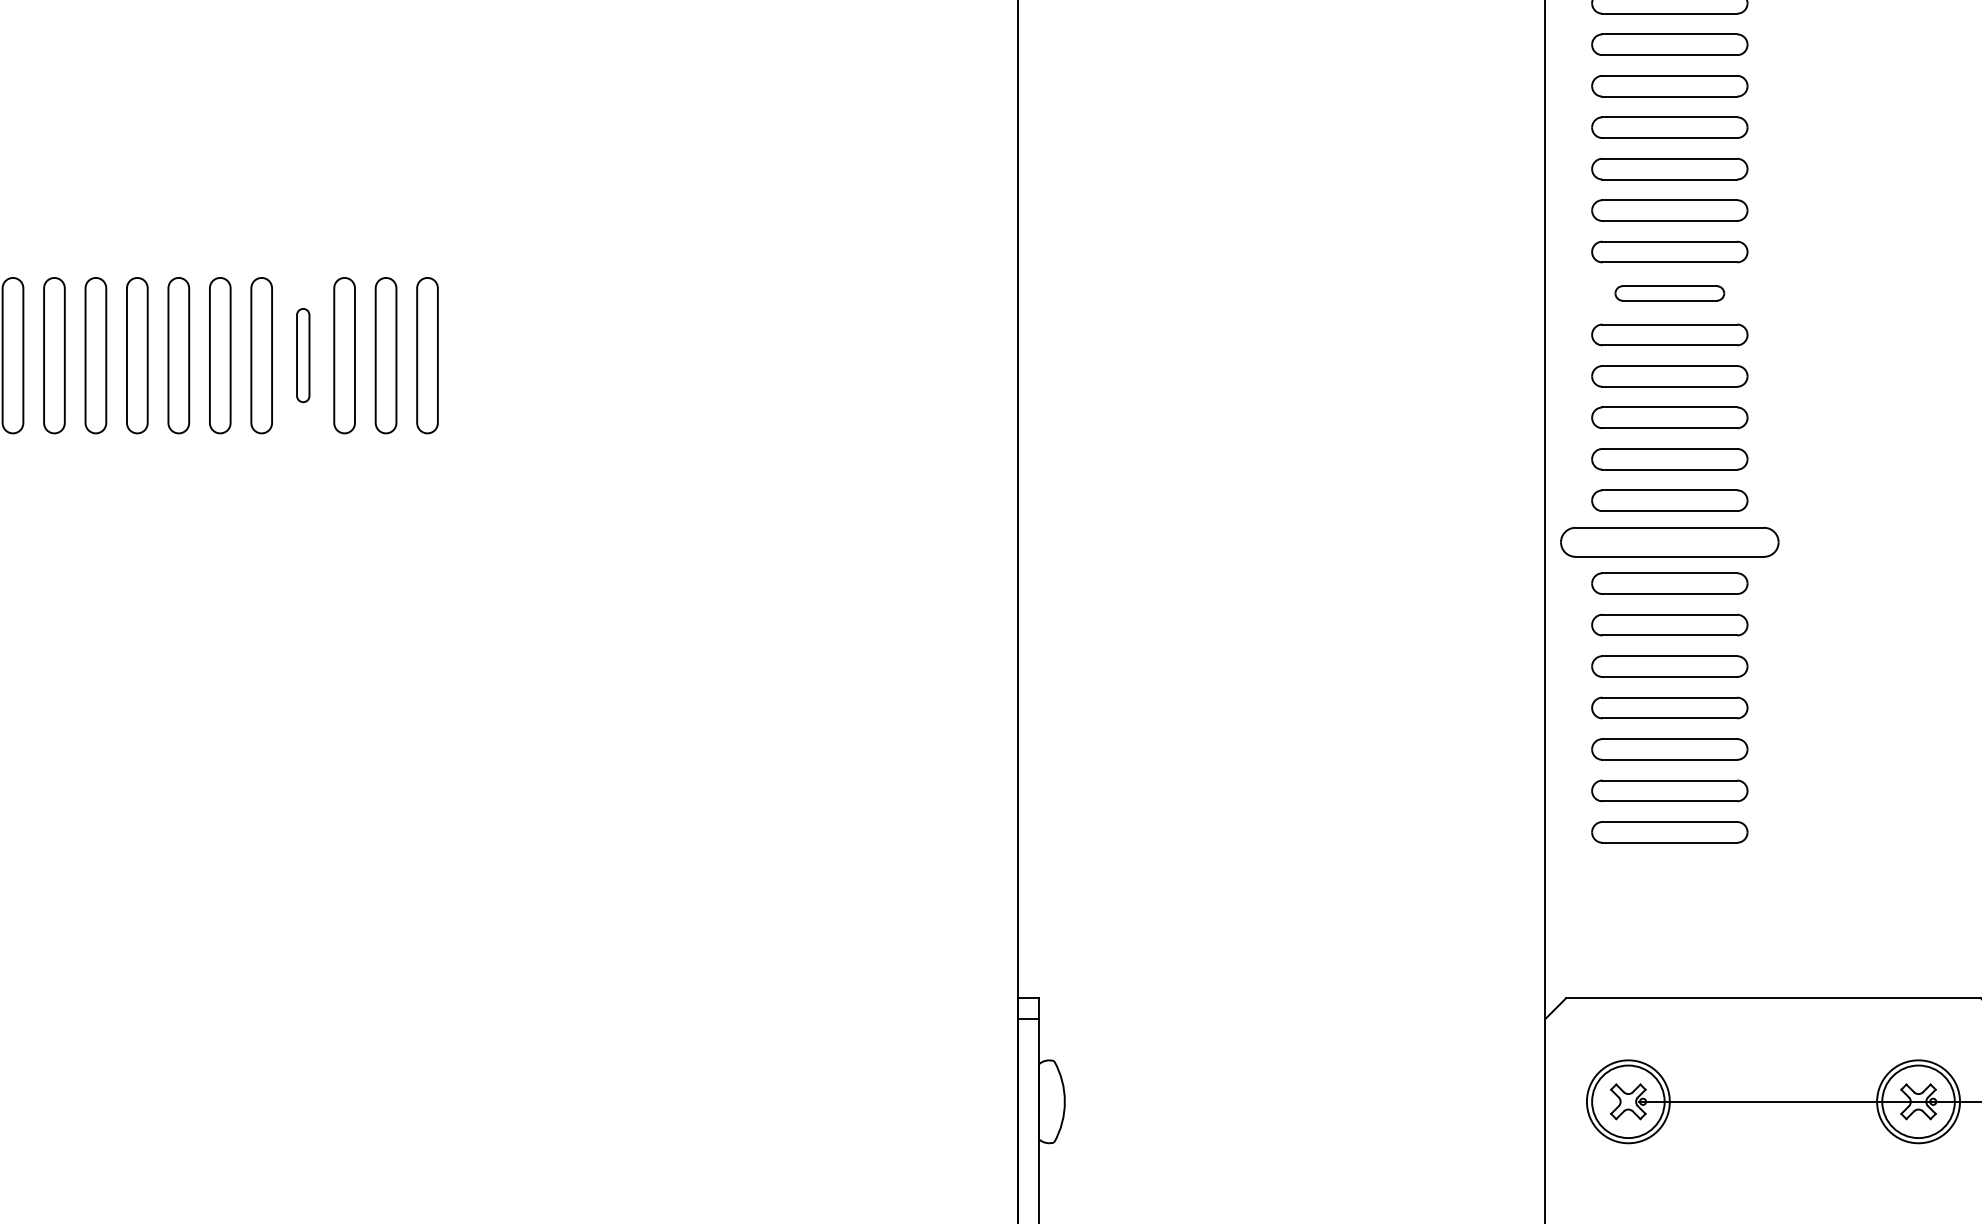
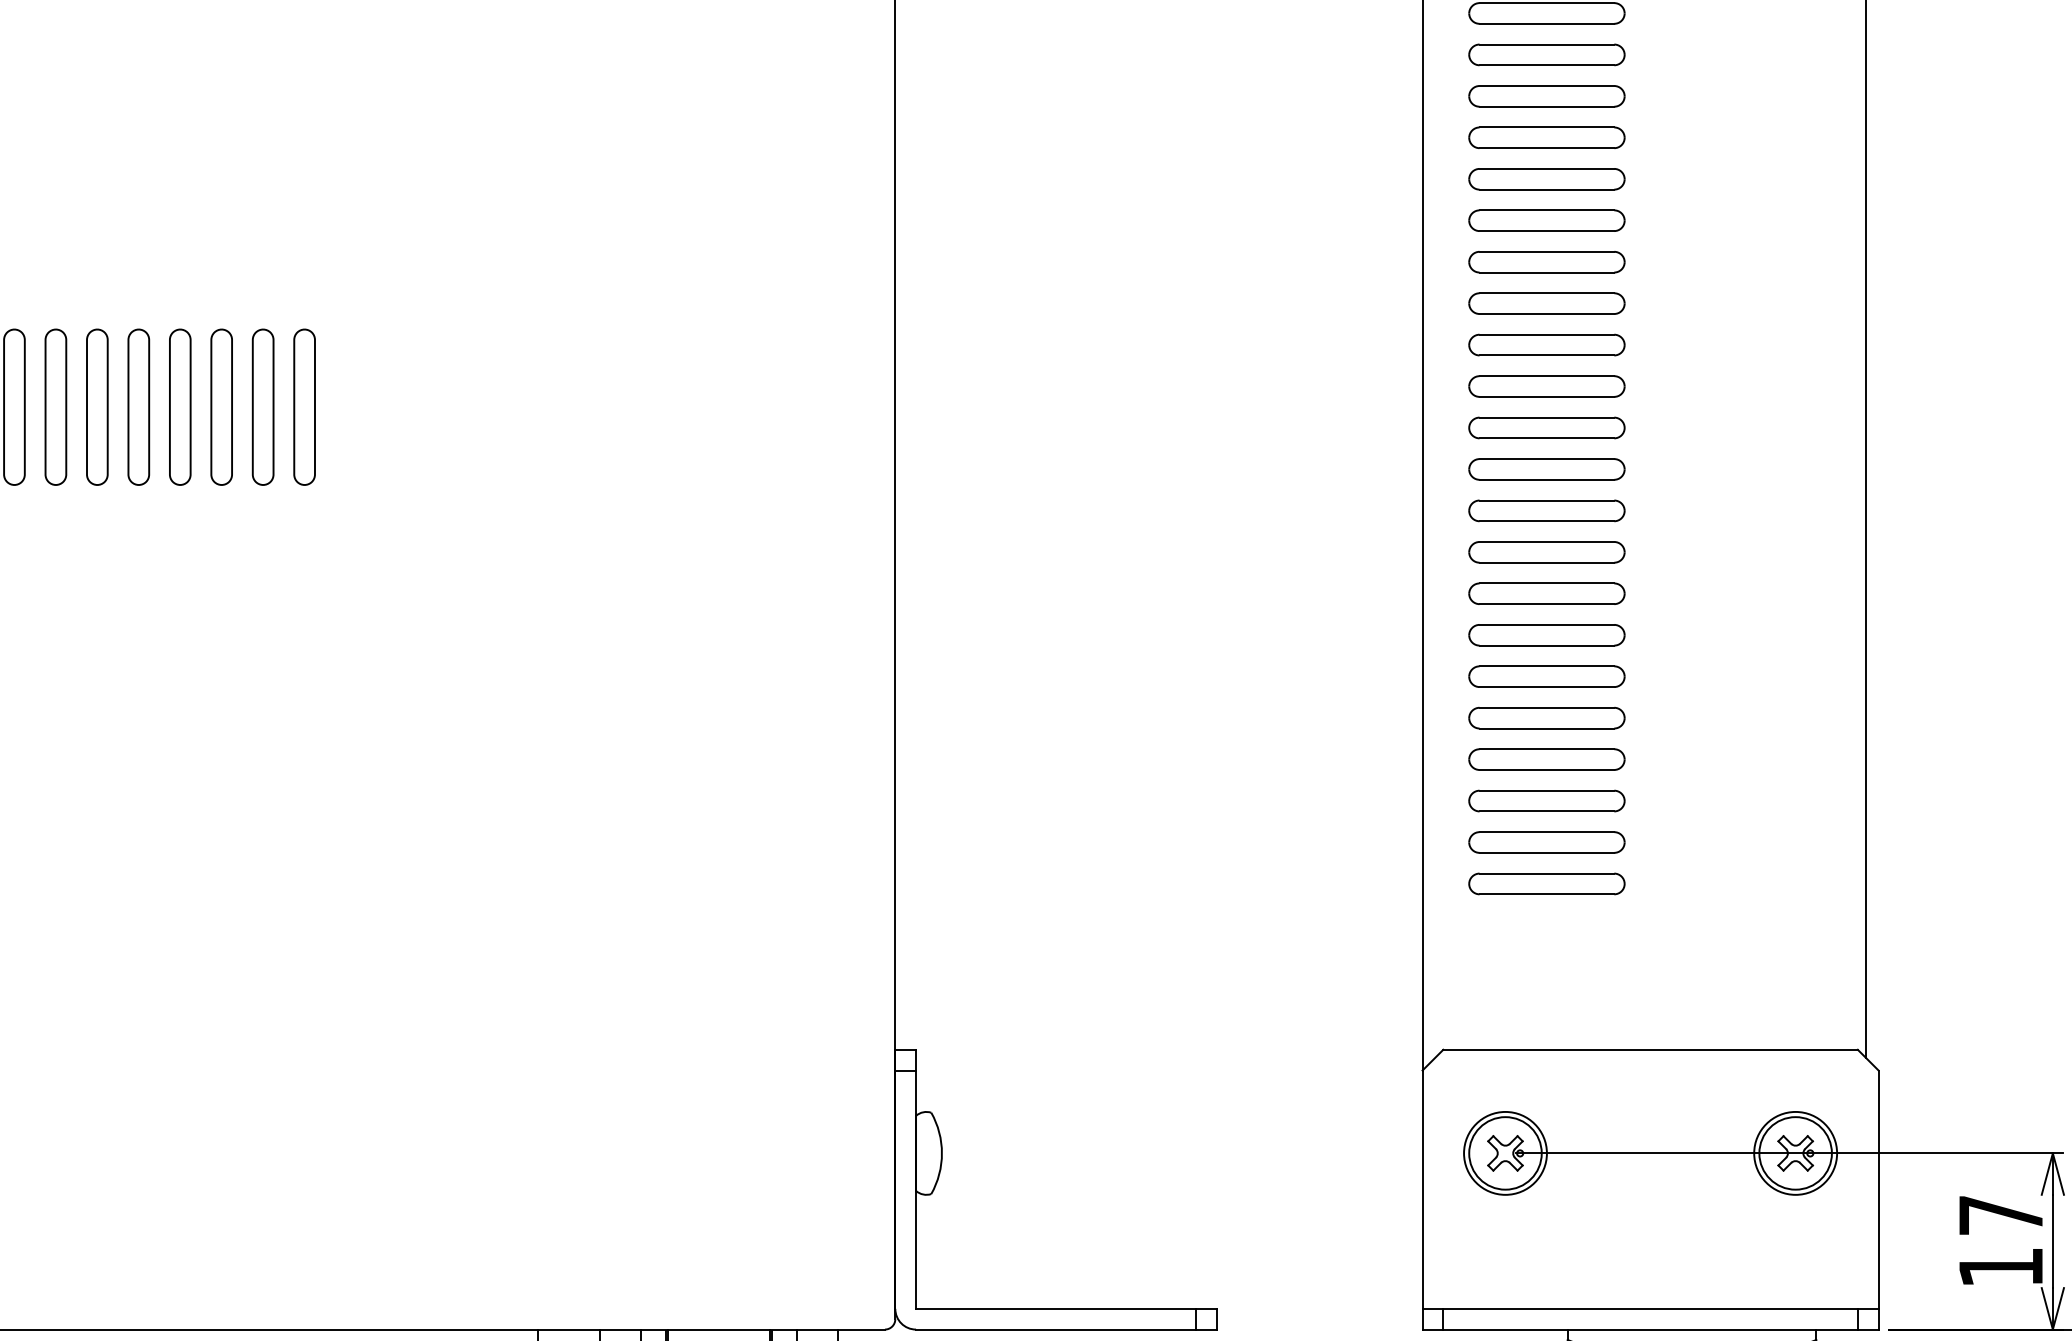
part: (1669, 292) -> (1546, 344), size x1.43
part: (303, 354) -> (180, 406), size x1.67
part: (1669, 541) -> (1546, 593), size x0.71

